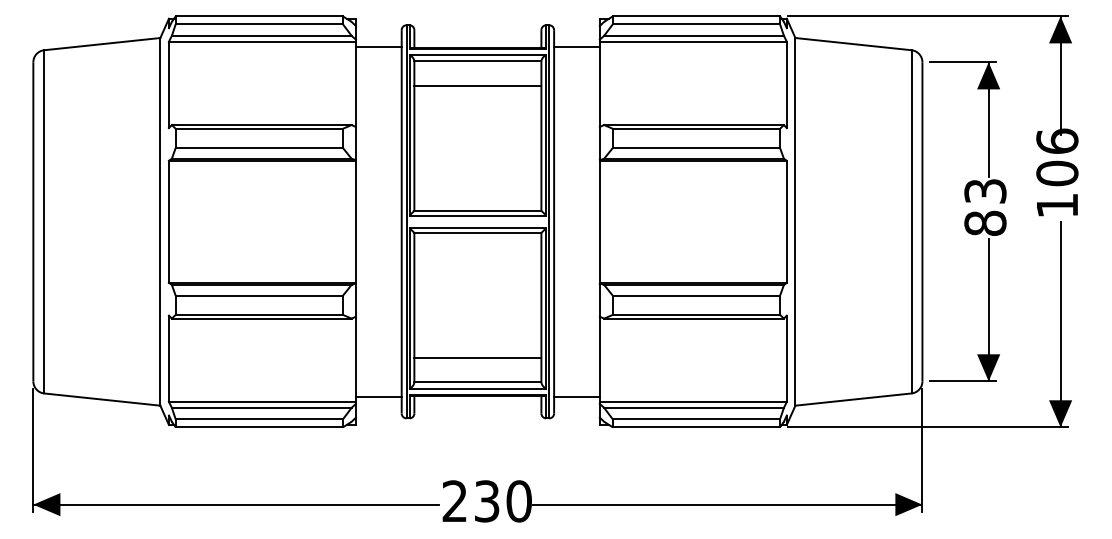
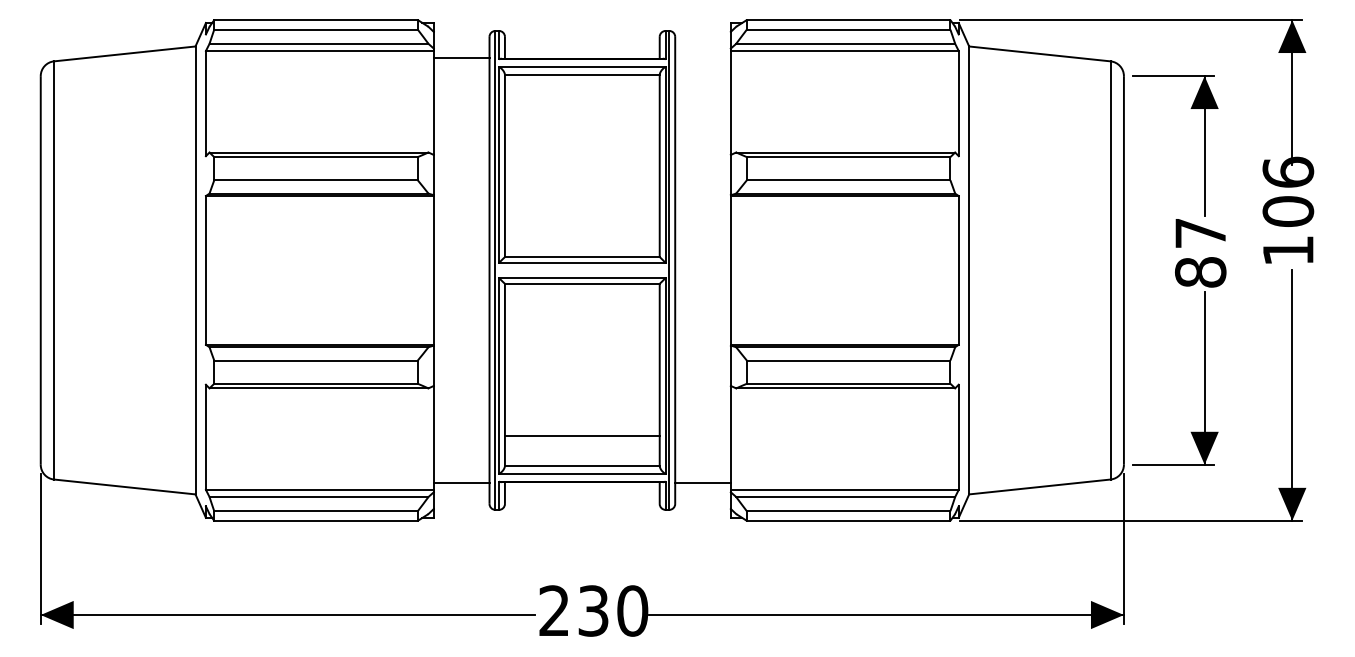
line: (576, 47) -> (702, 58), removed
line: (477, 85) -> (581, 104), removed
text: (985, 191) -> (1200, 233), 83 -> 87

